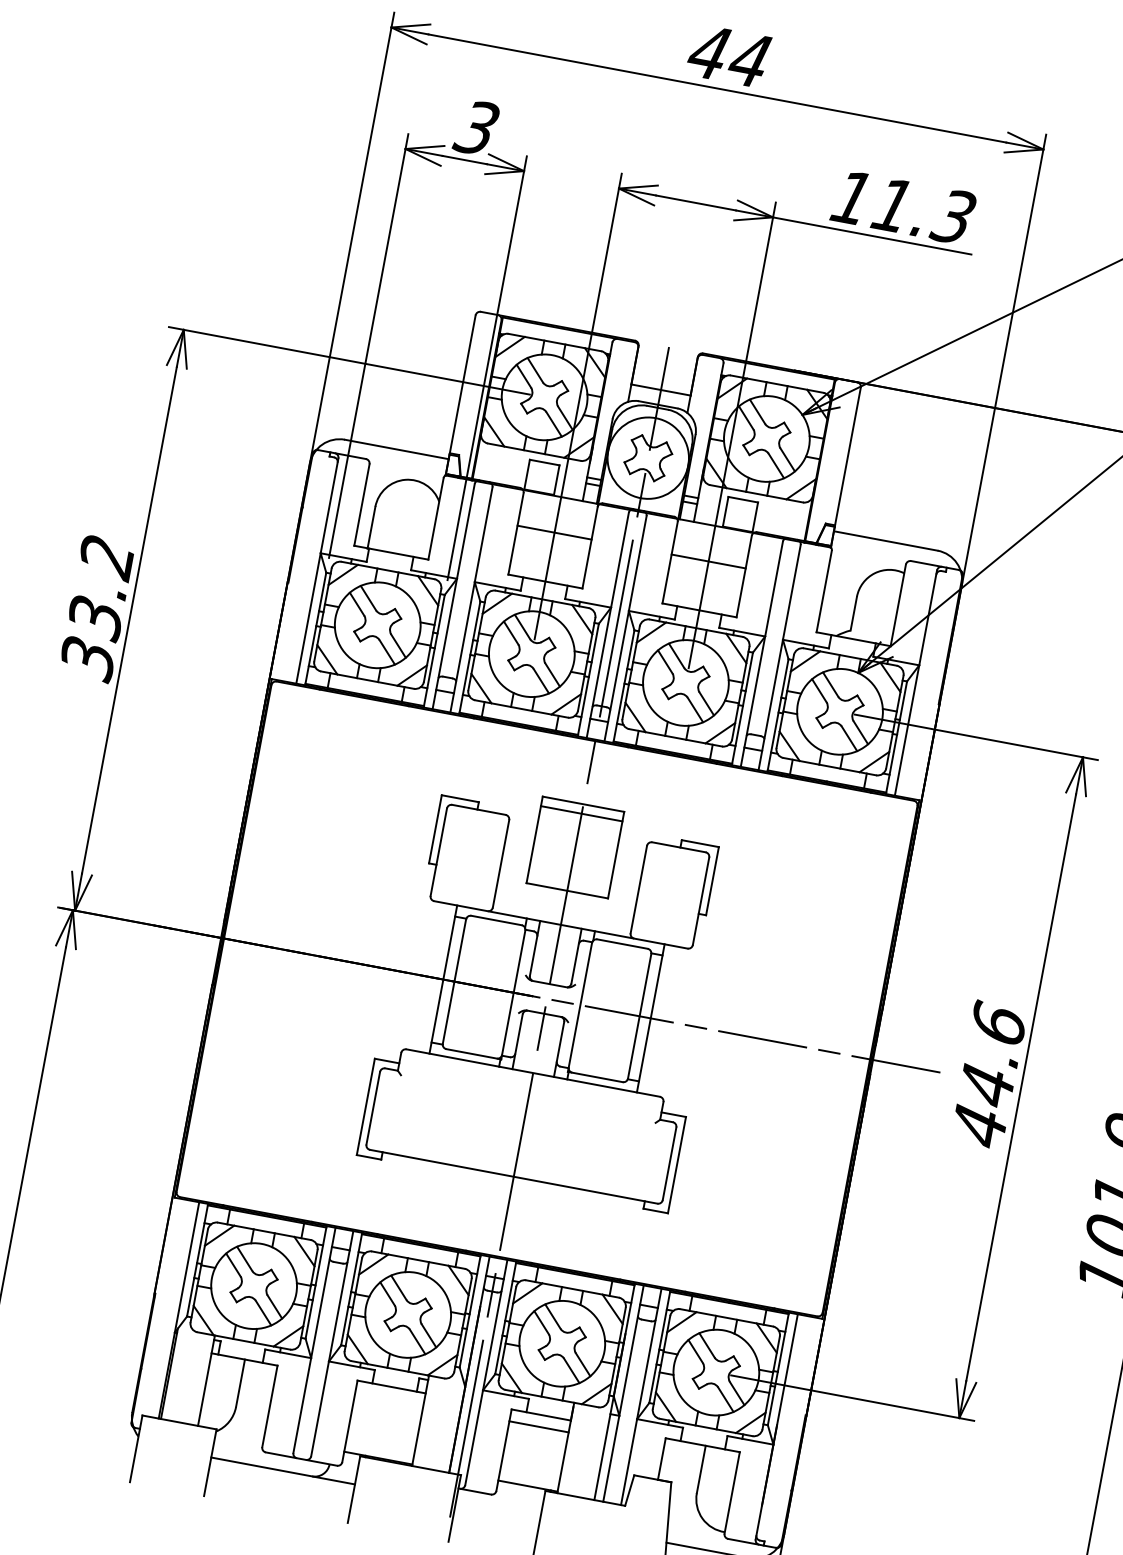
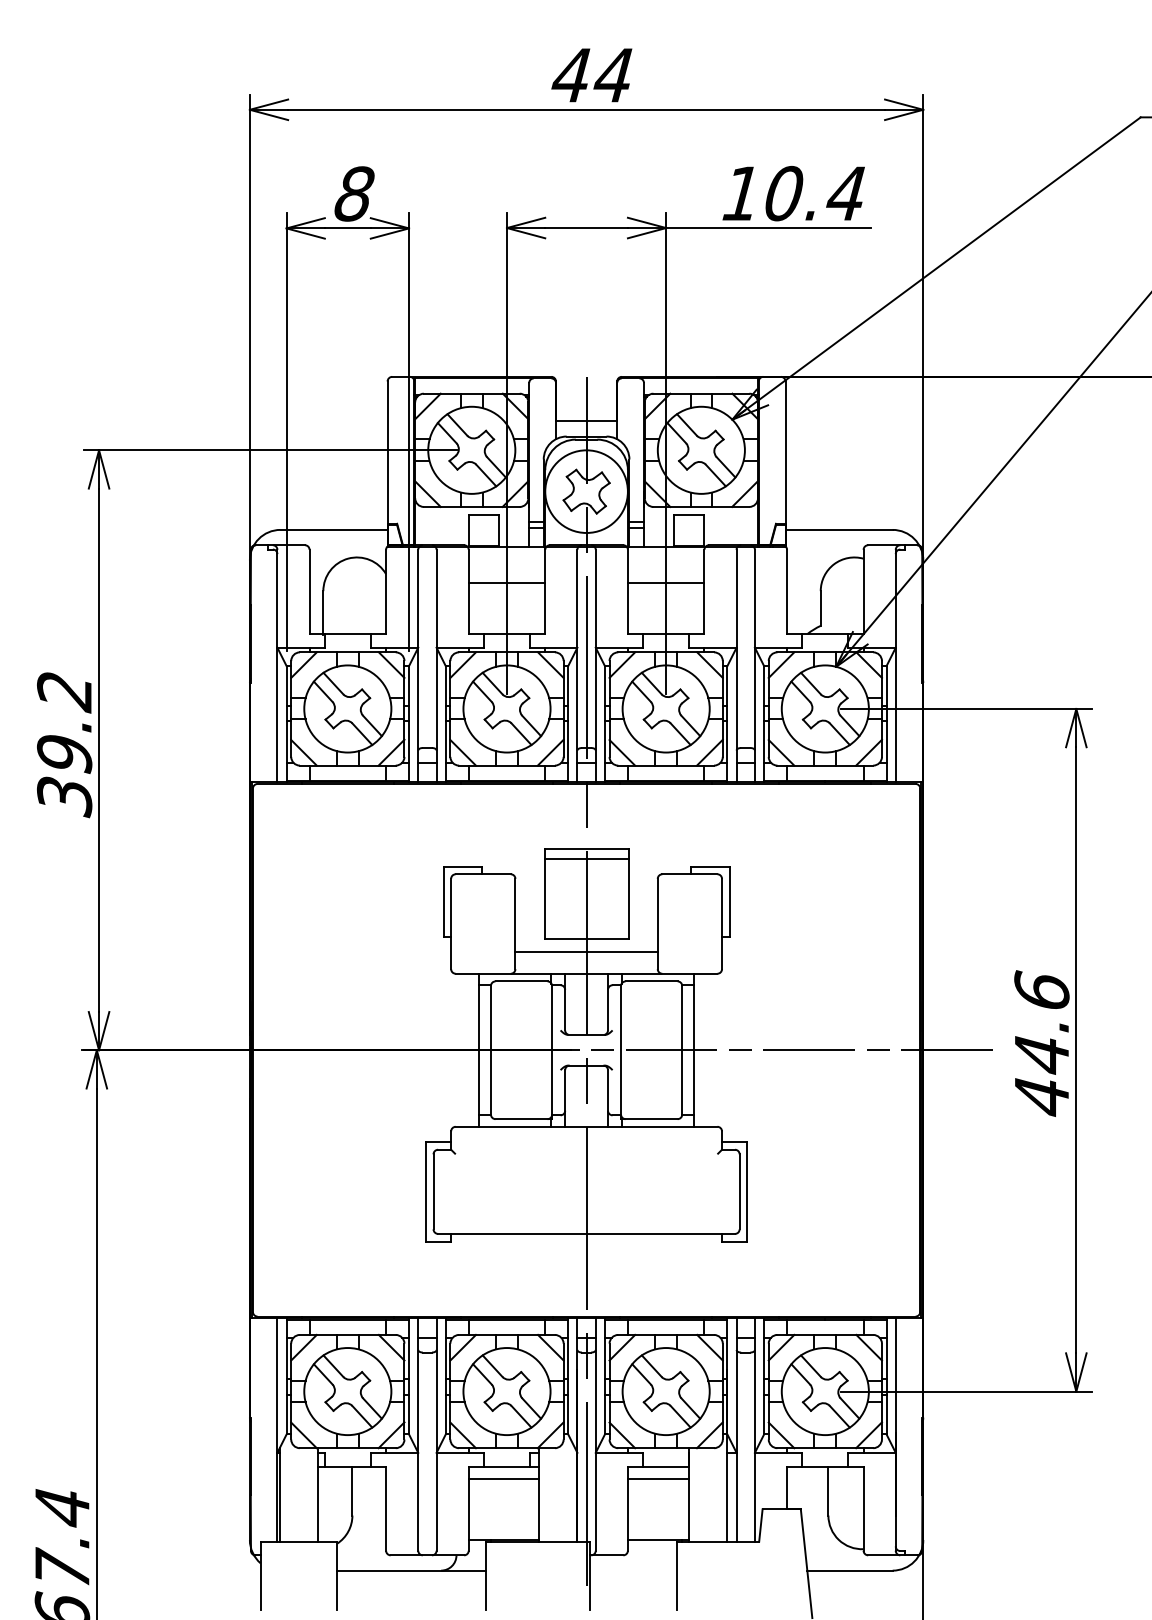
text: (476, 127) -> (353, 193), 3 -> 8
text: (923, 211) -> (815, 193), 11.3 -> 10.4
text: (95, 619) -> (64, 755), 33.2 -> 39.2
line: (564, 903) -> (586, 951), added
line: (389, 1398) -> (503, 1478), added

